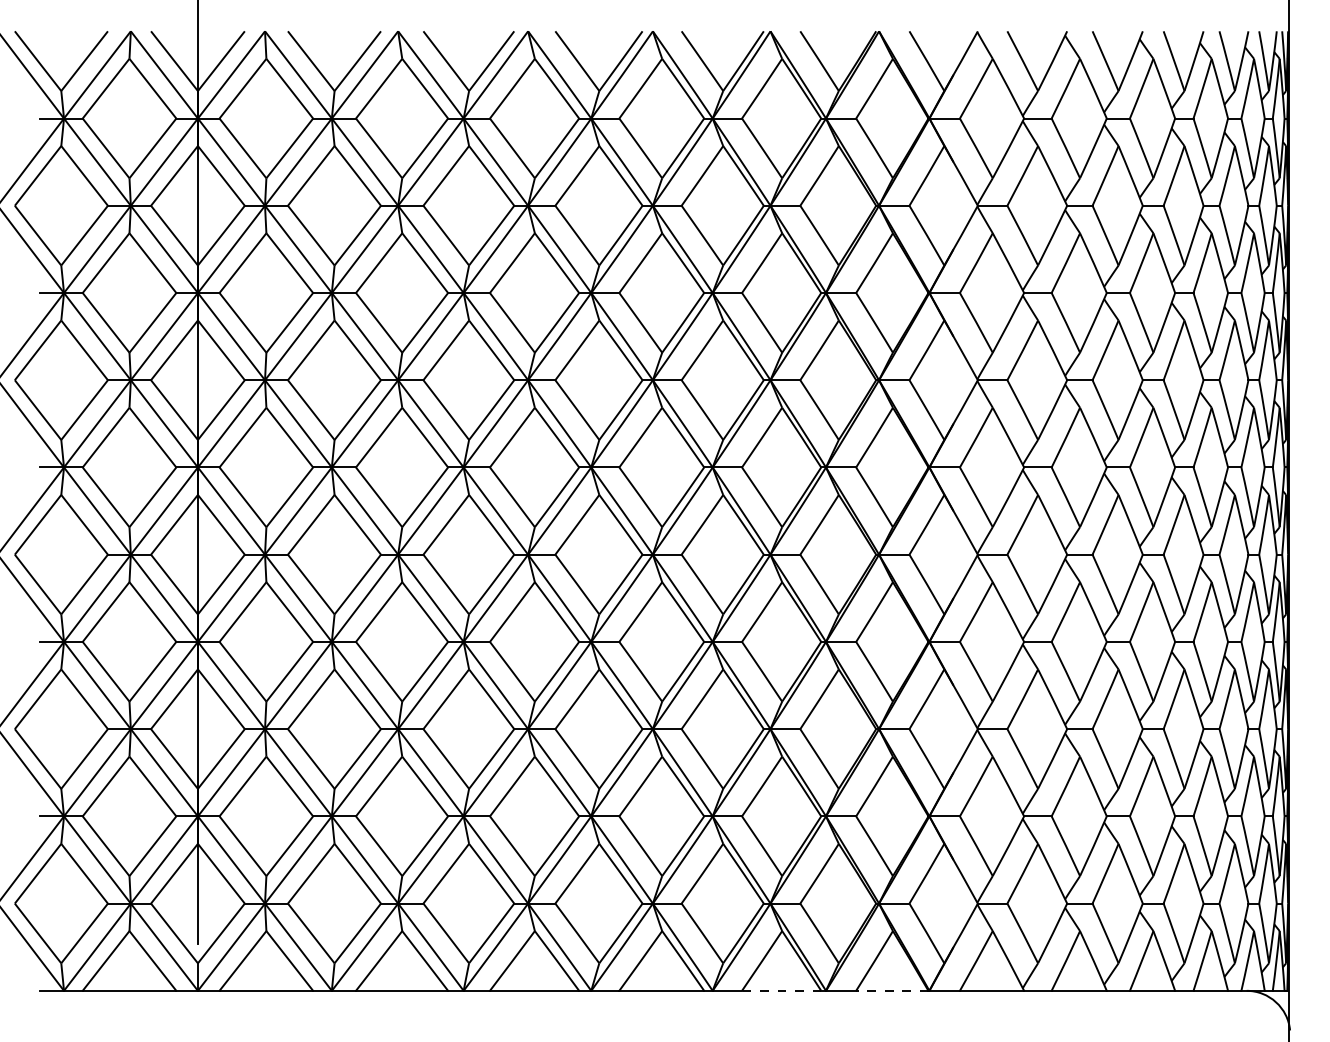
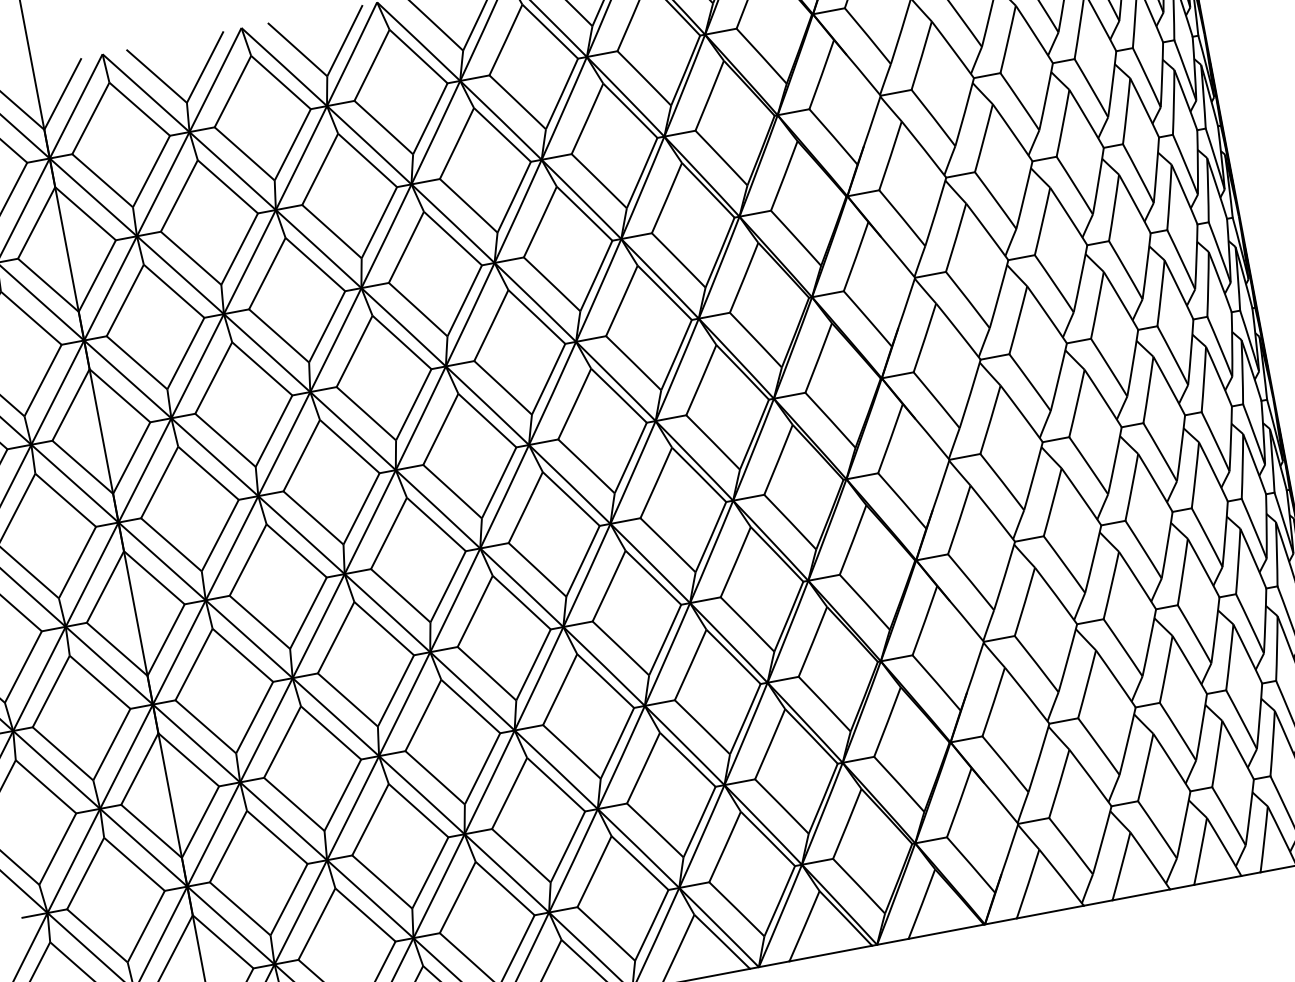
line: (781, 990) -> (830, 953), dashed -> solid
line: (891, 990) -> (945, 931), dashed -> solid

